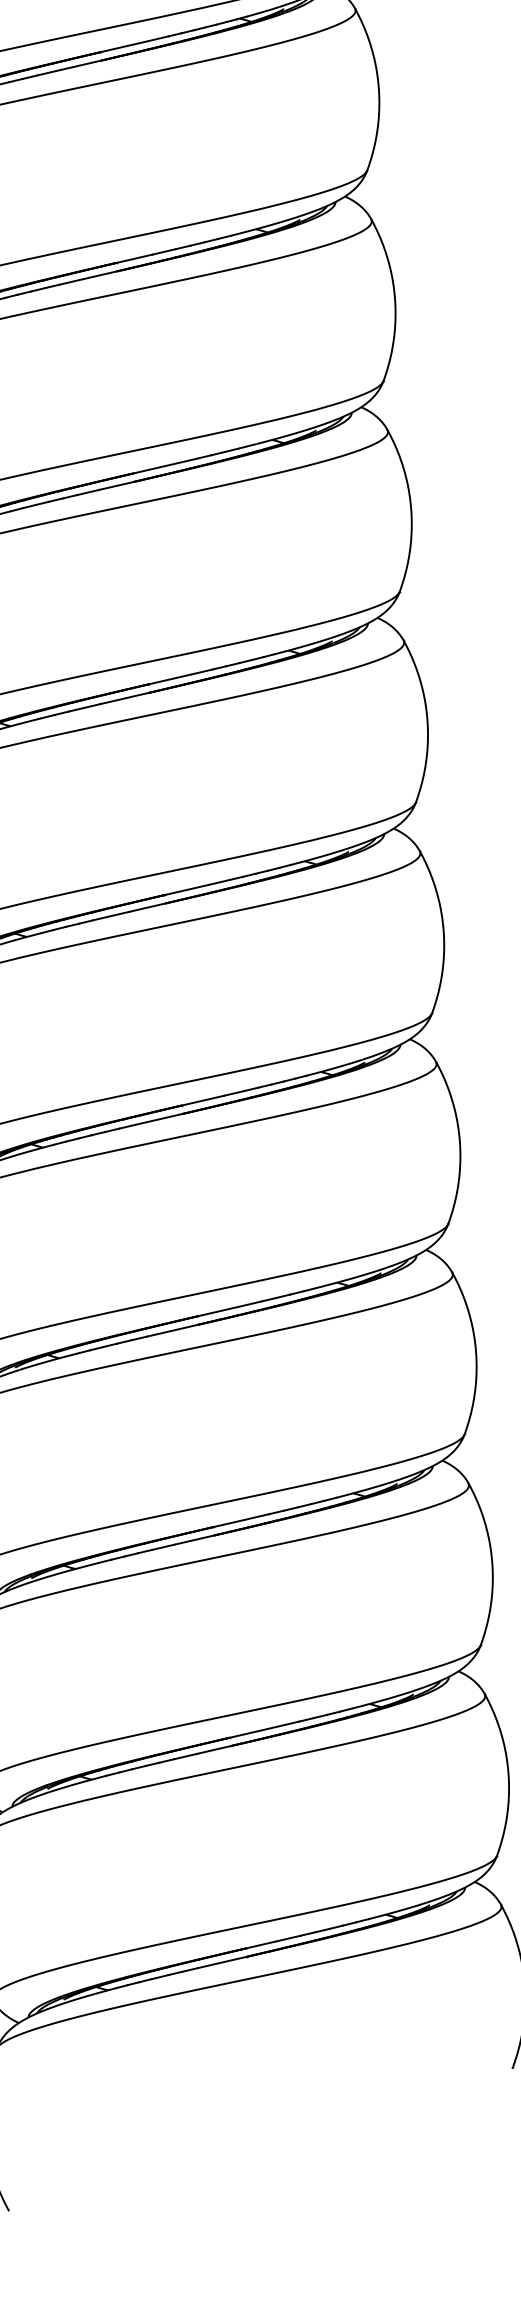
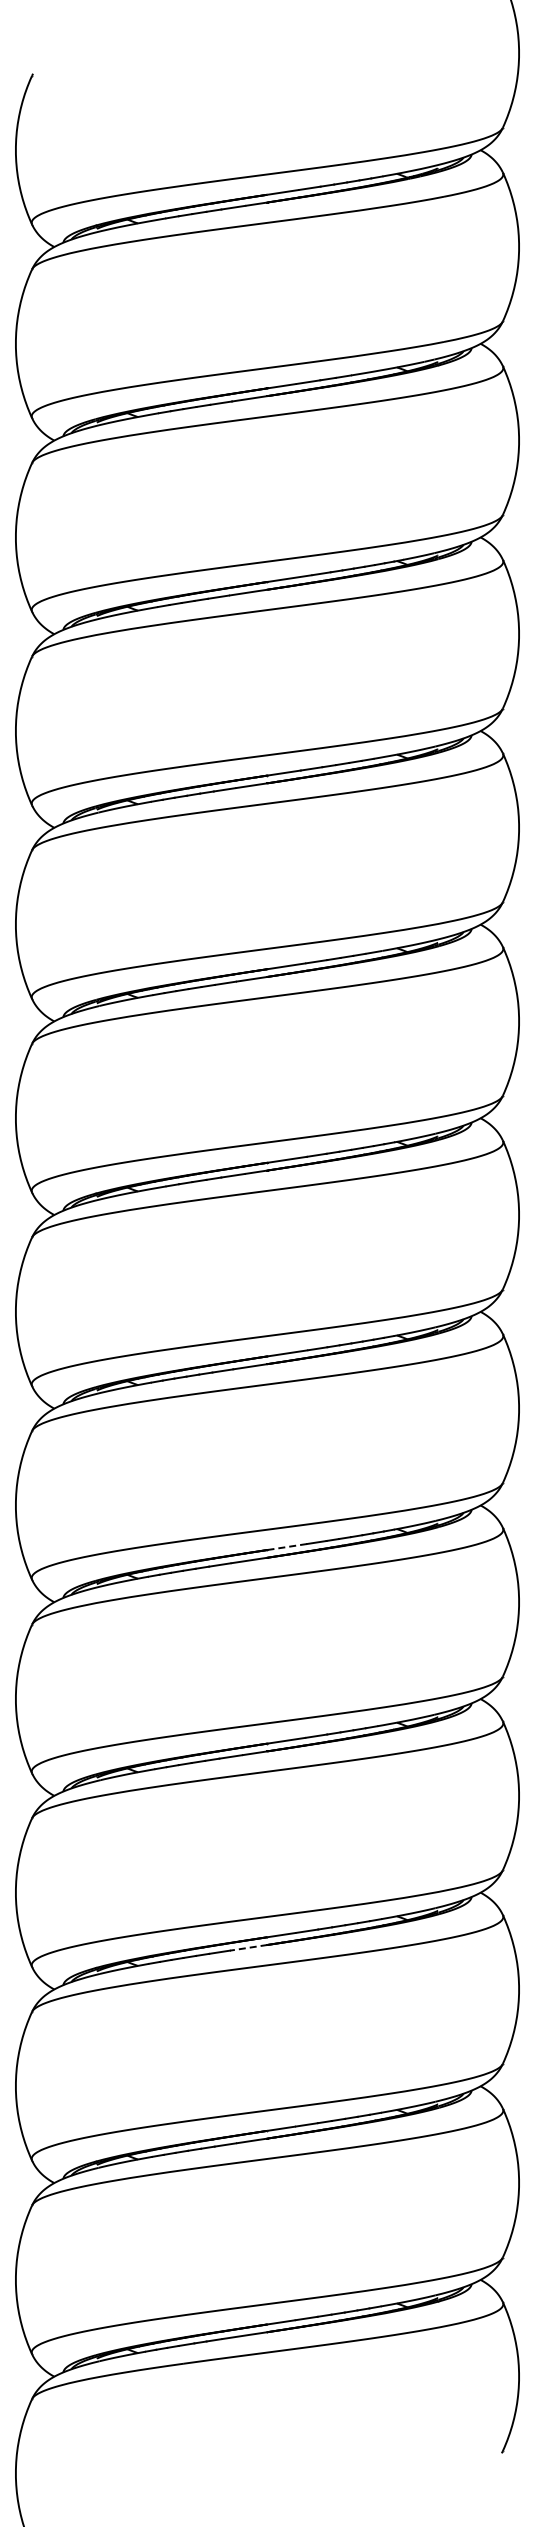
line: (203, 1100) -> (287, 1546), solid -> dashed
line: (195, 1539) -> (249, 1947), solid -> dashed

